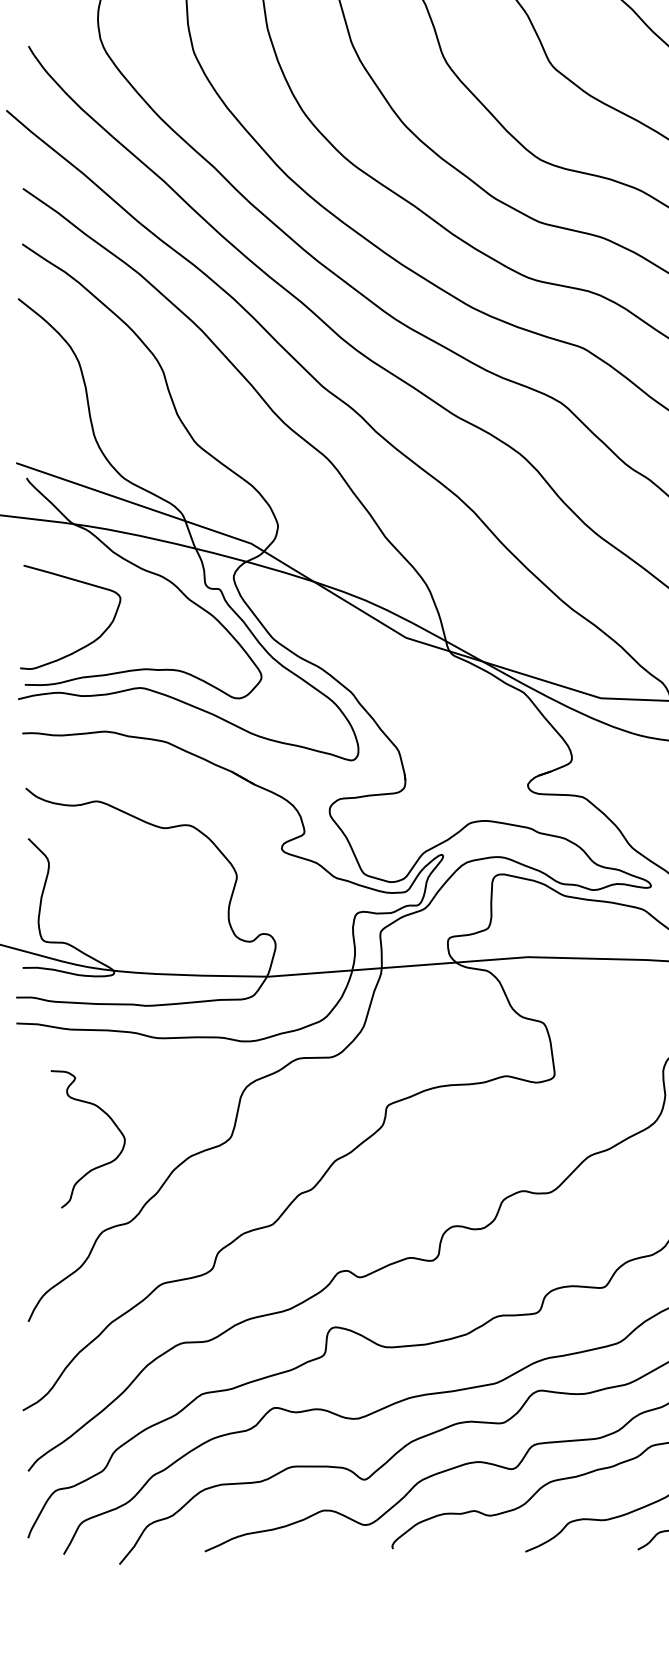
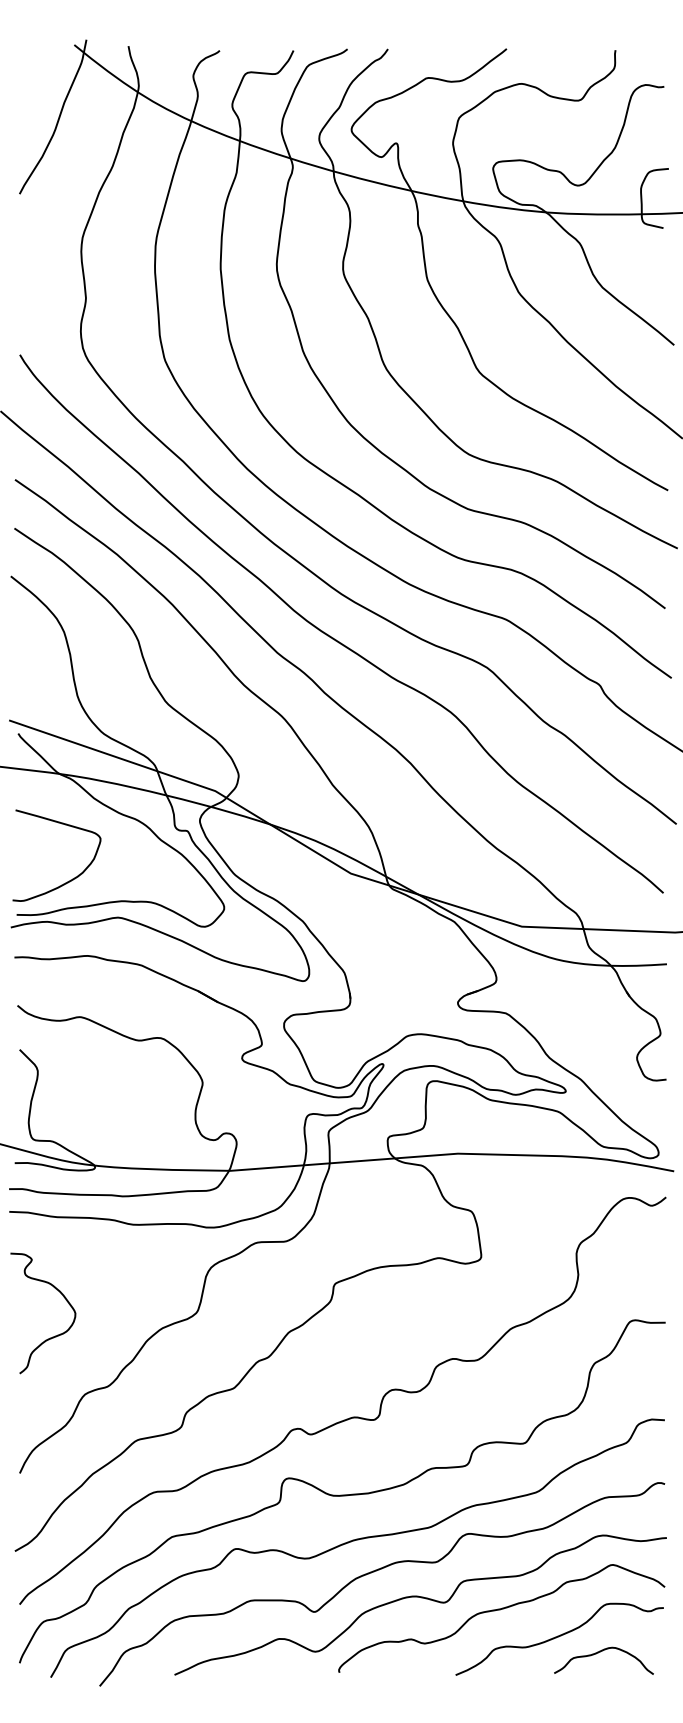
curve: (98, 1165) -> (52, 1336), moved

